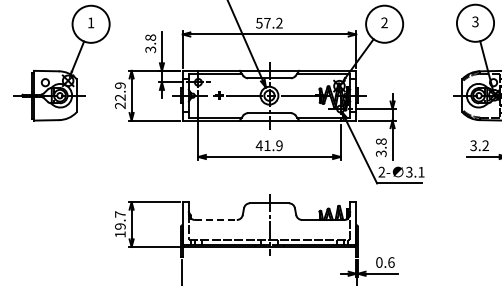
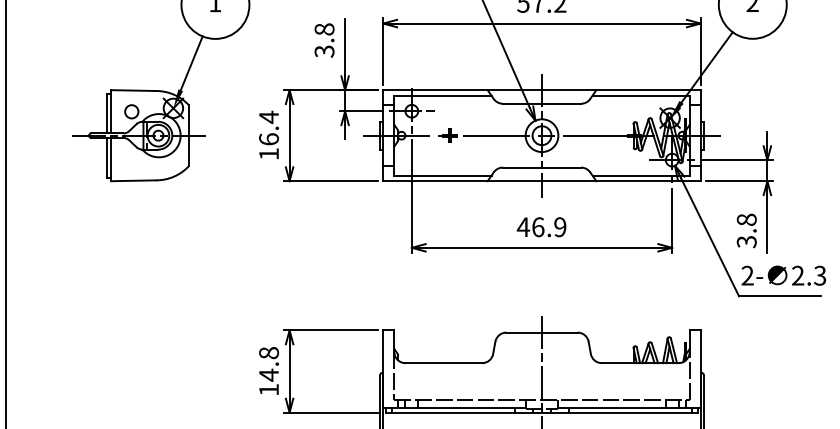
text: (120, 95) -> (269, 135), 22.9 -> 16.4
text: (267, 145) -> (538, 226), 41.9 -> 46.9
text: (415, 171) -> (809, 274), 3.1 -> 2.3
line: (215, 219) -> (443, 362), dashed -> solid
text: (120, 220) -> (269, 364), 19.7 -> 14.8

